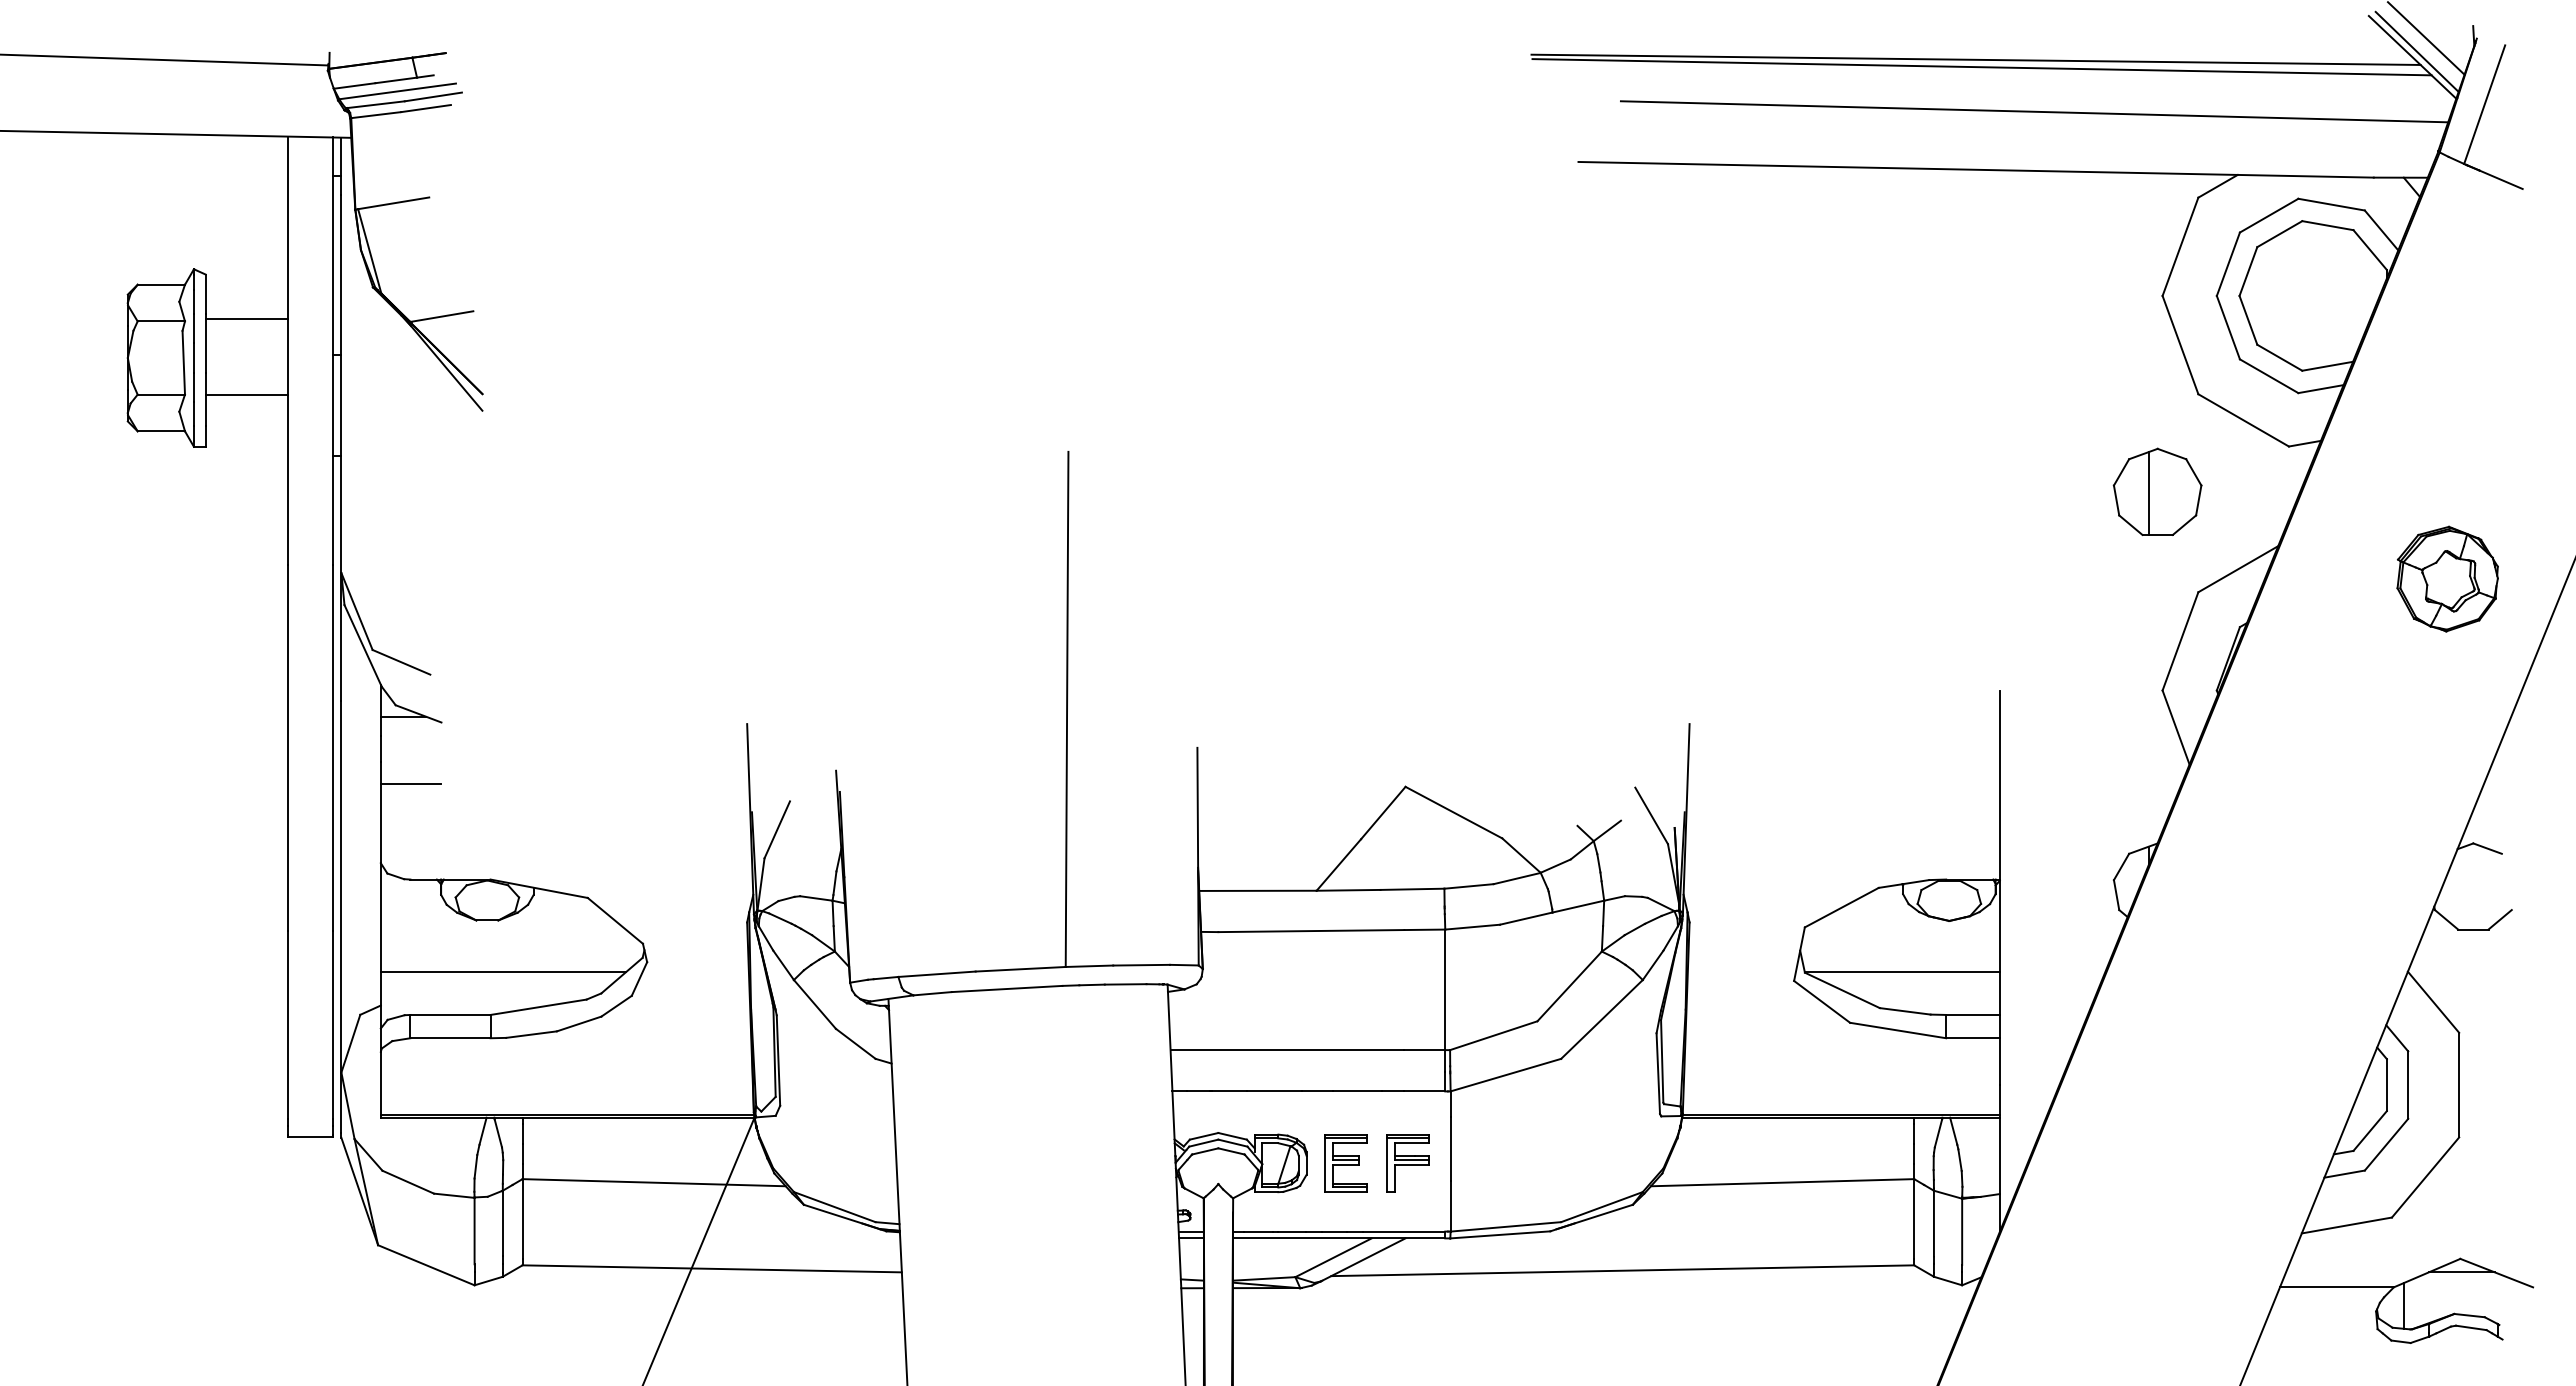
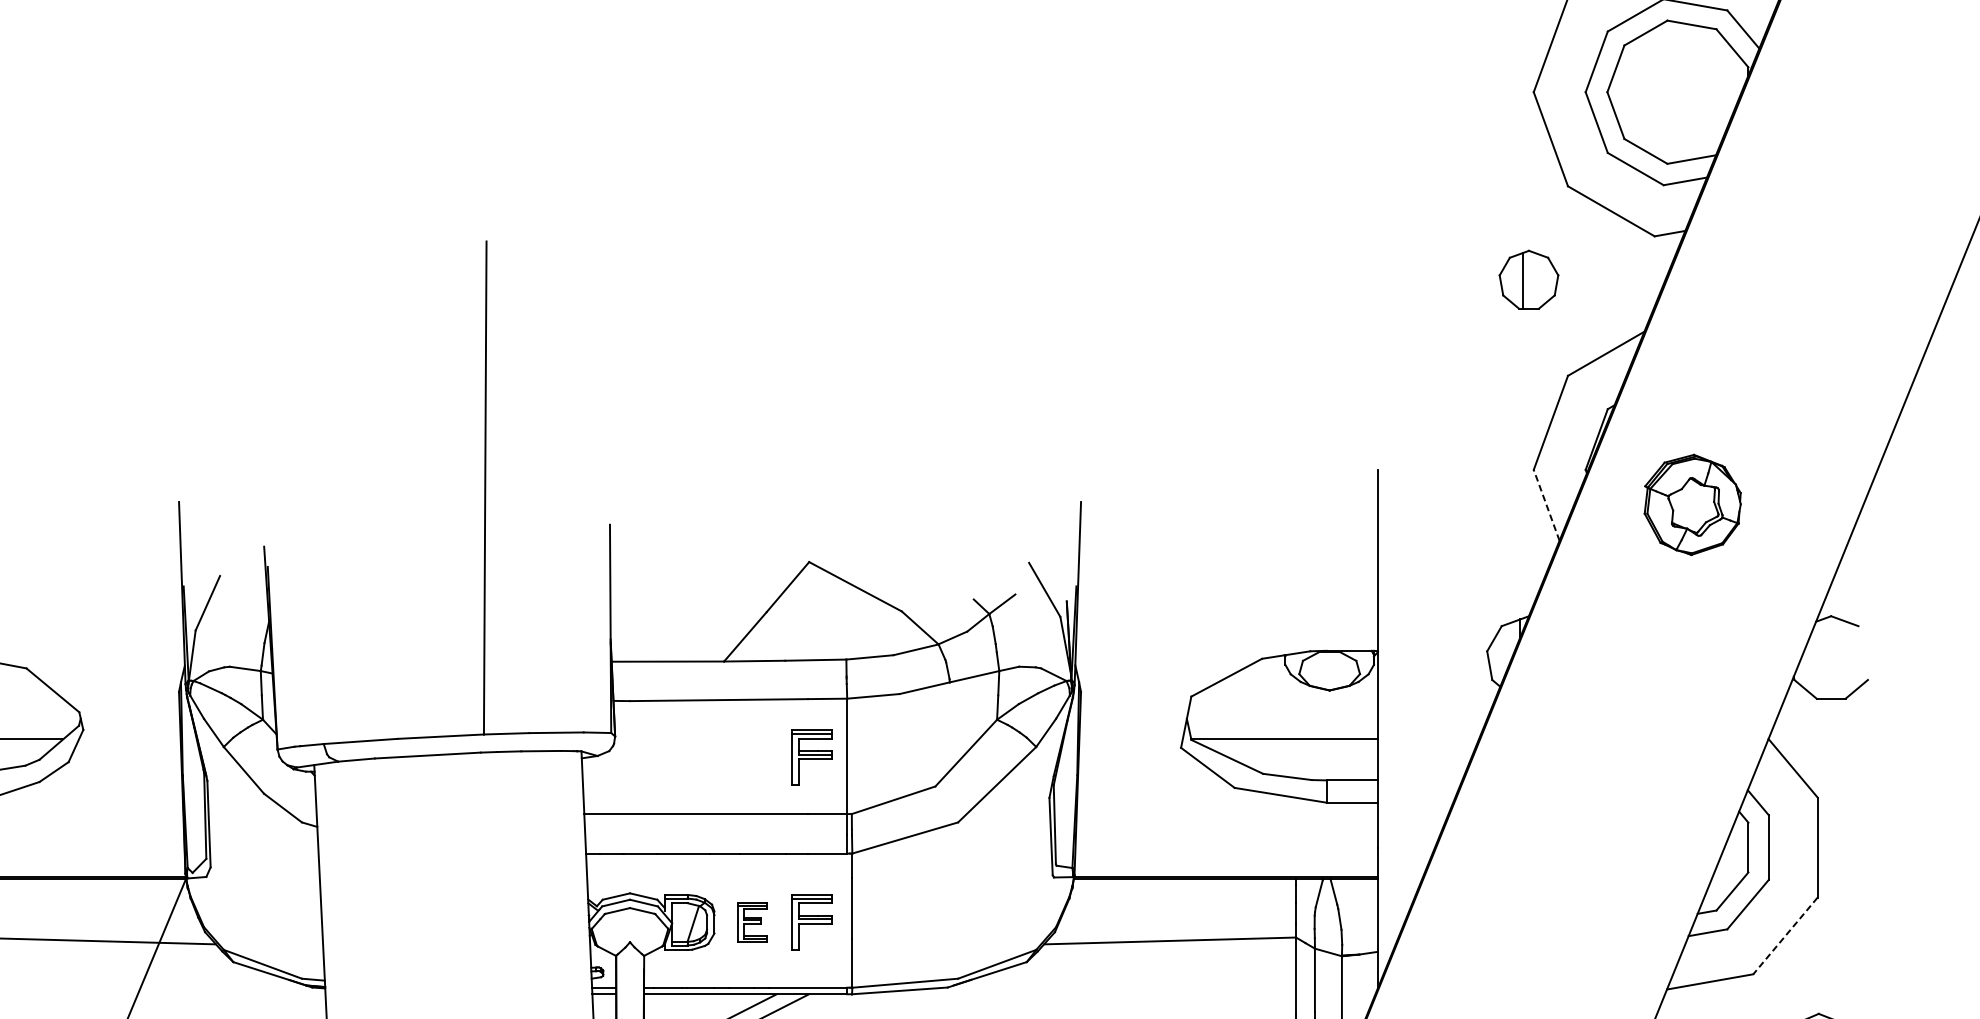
part: (2157, 491) -> (1528, 279), size x0.7
part: (2447, 578) -> (1692, 504), moved
line: (2175, 727) -> (1546, 505), solid -> dashed
part: (1407, 991) -> (811, 757), added
part: (1345, 1163) -> (751, 922), size x0.7
line: (2425, 1177) -> (1785, 935), solid -> dashed

